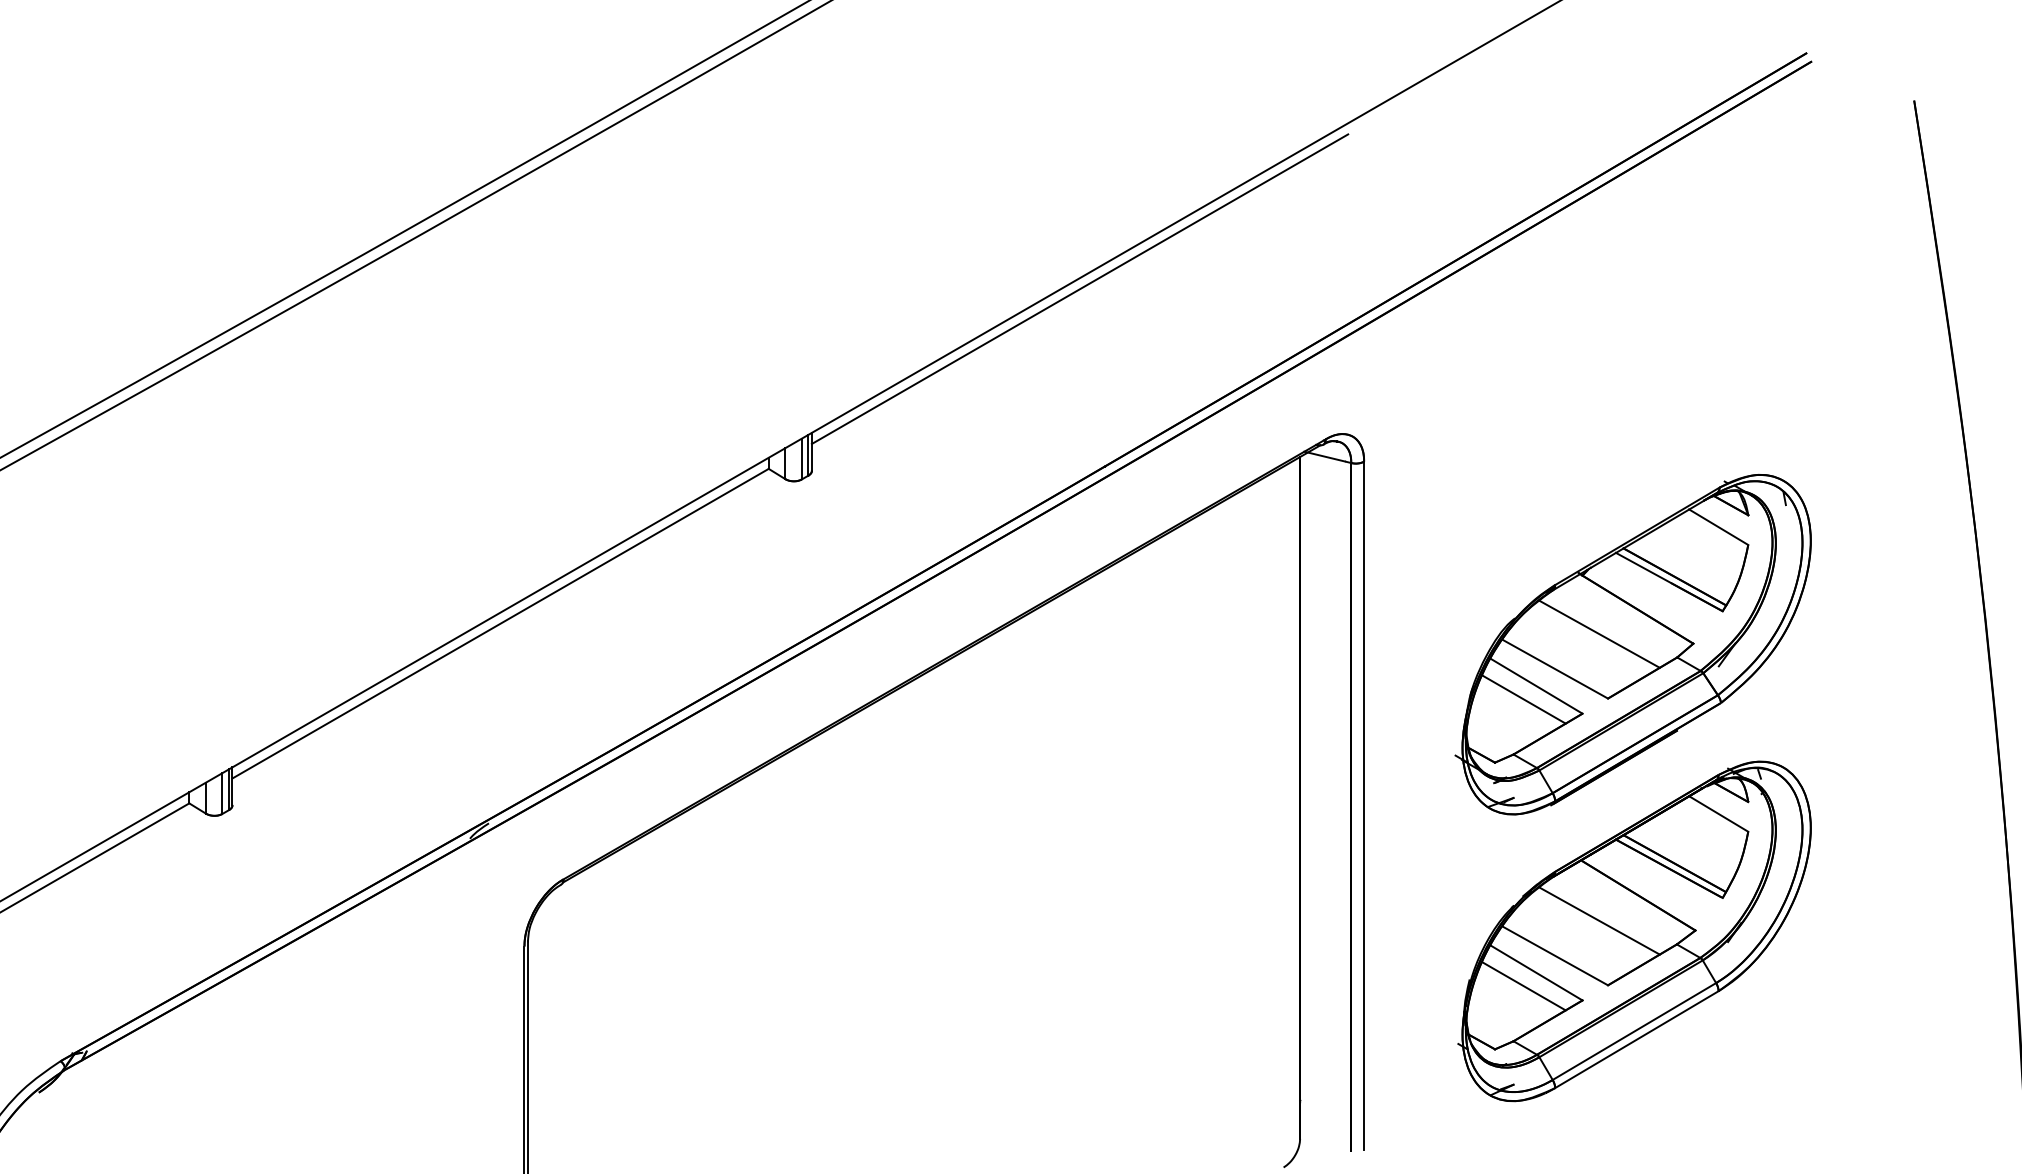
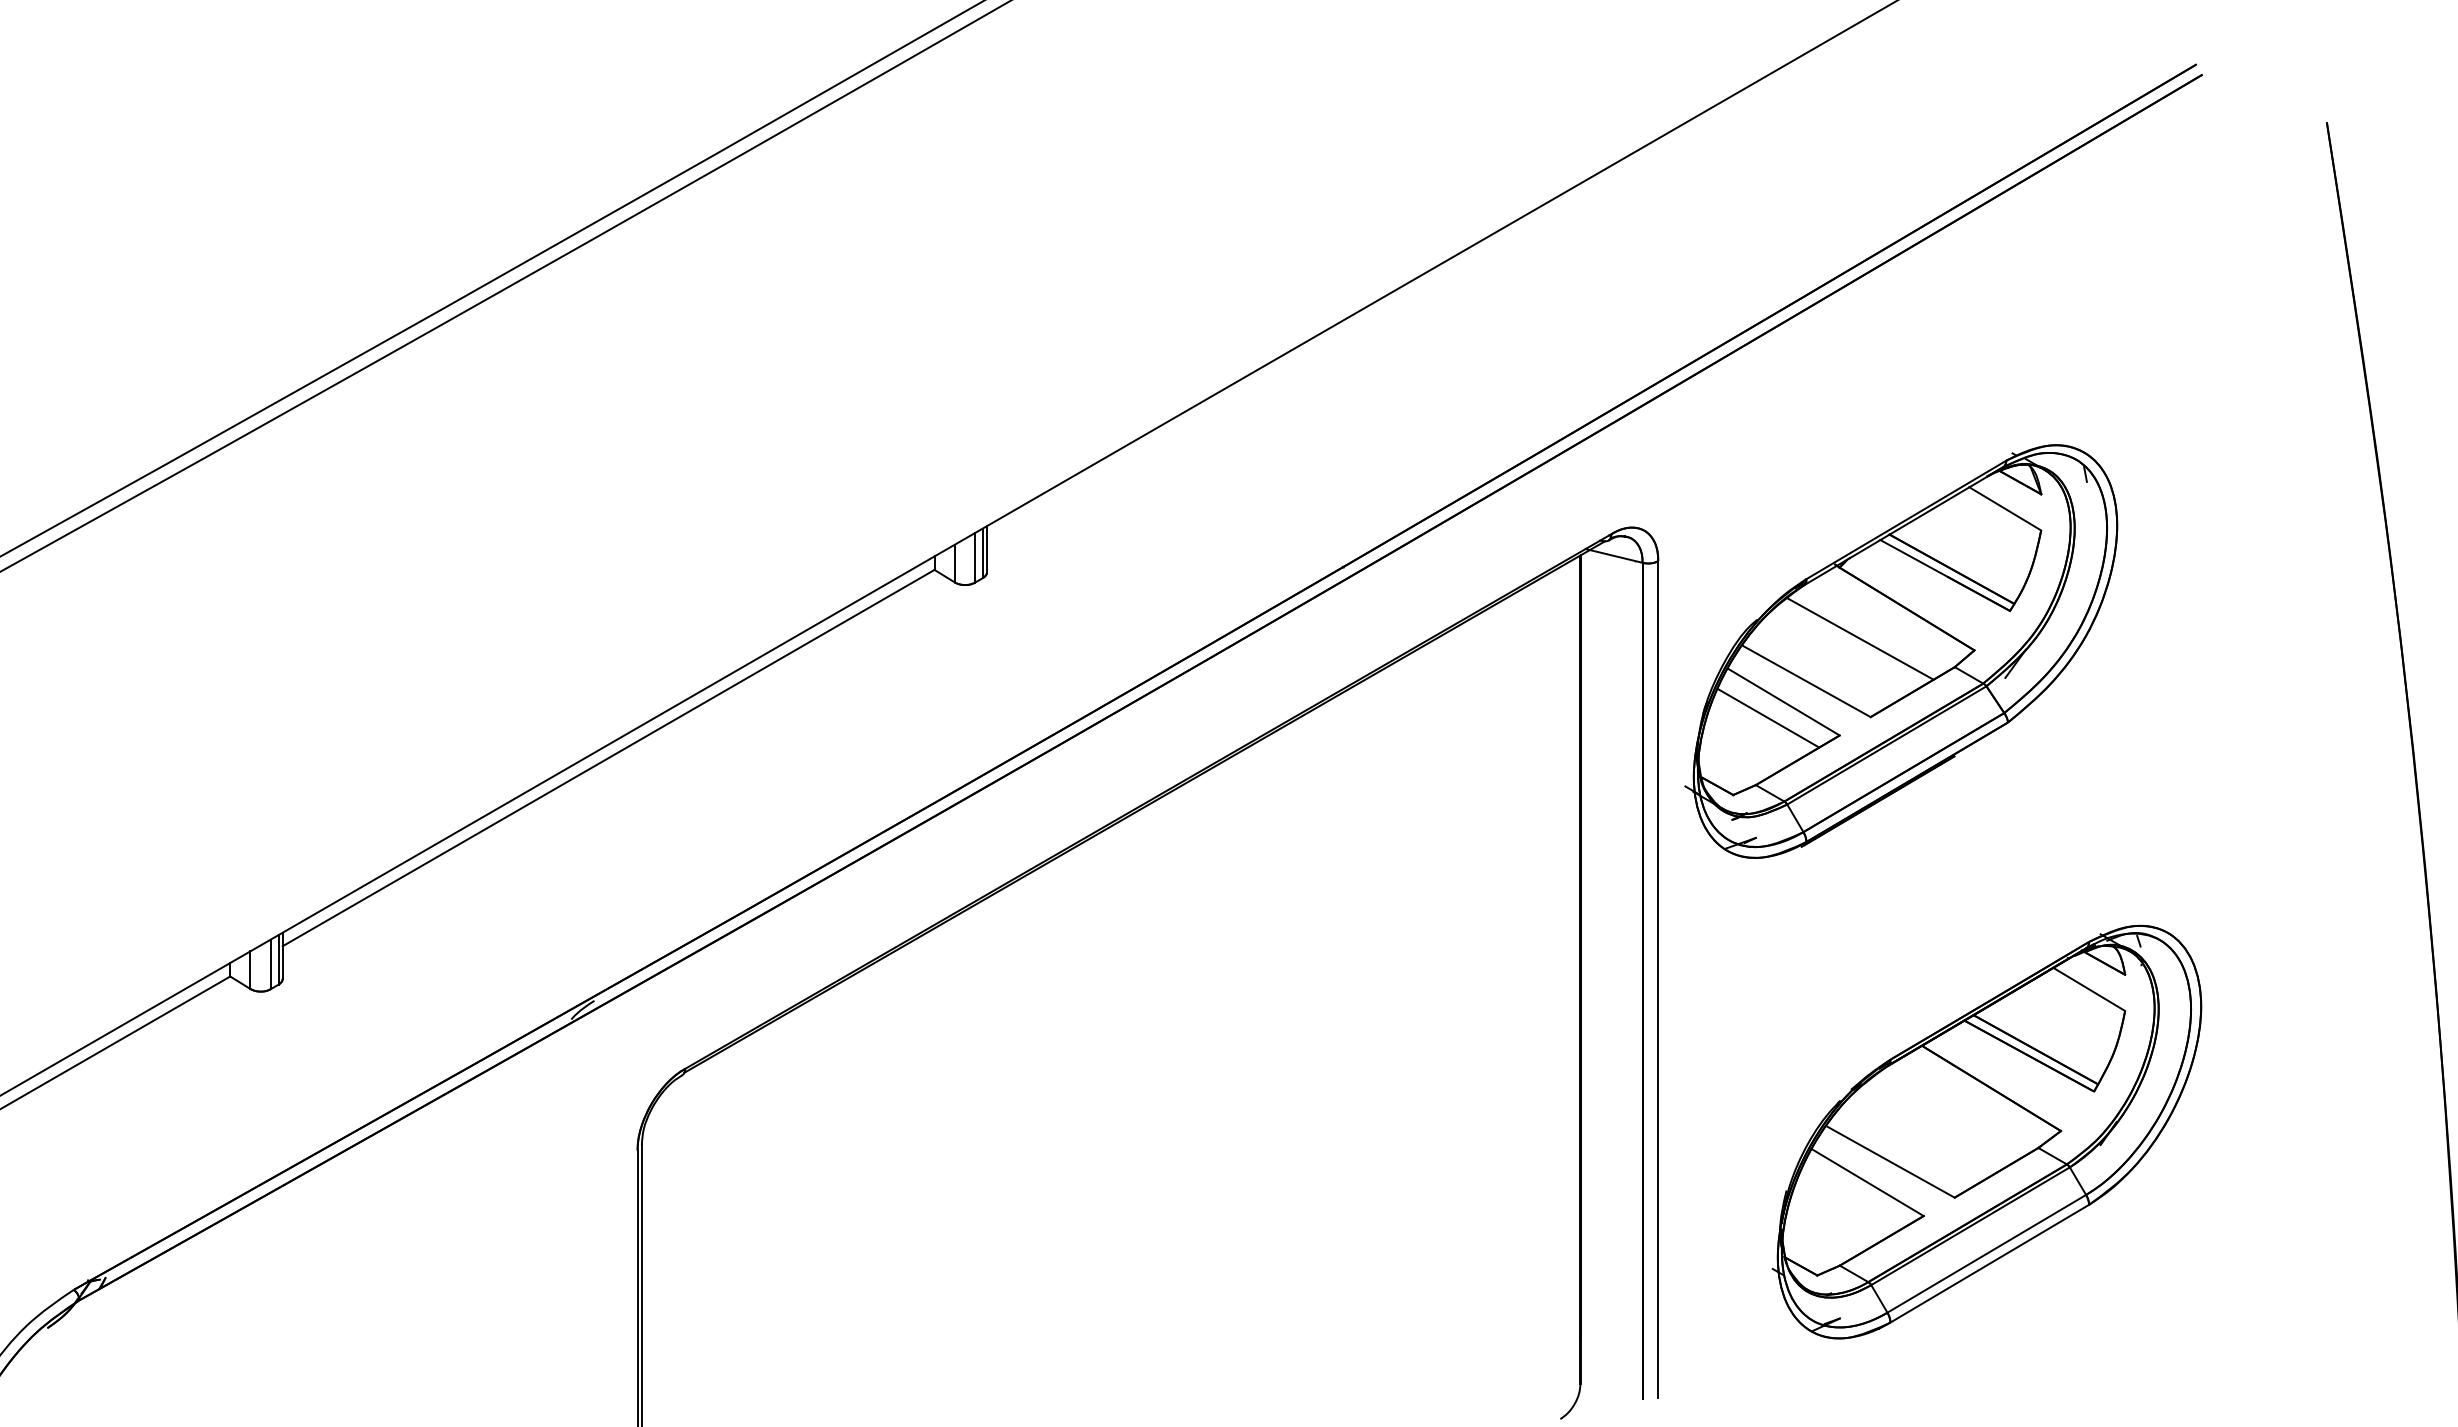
line: (1079, 289) -> (1312, 351), removed
part: (1633, 644) -> (1901, 651), moved
line: (1599, 921) -> (1944, 1119), removed
line: (1523, 986) -> (1852, 1198), removed

